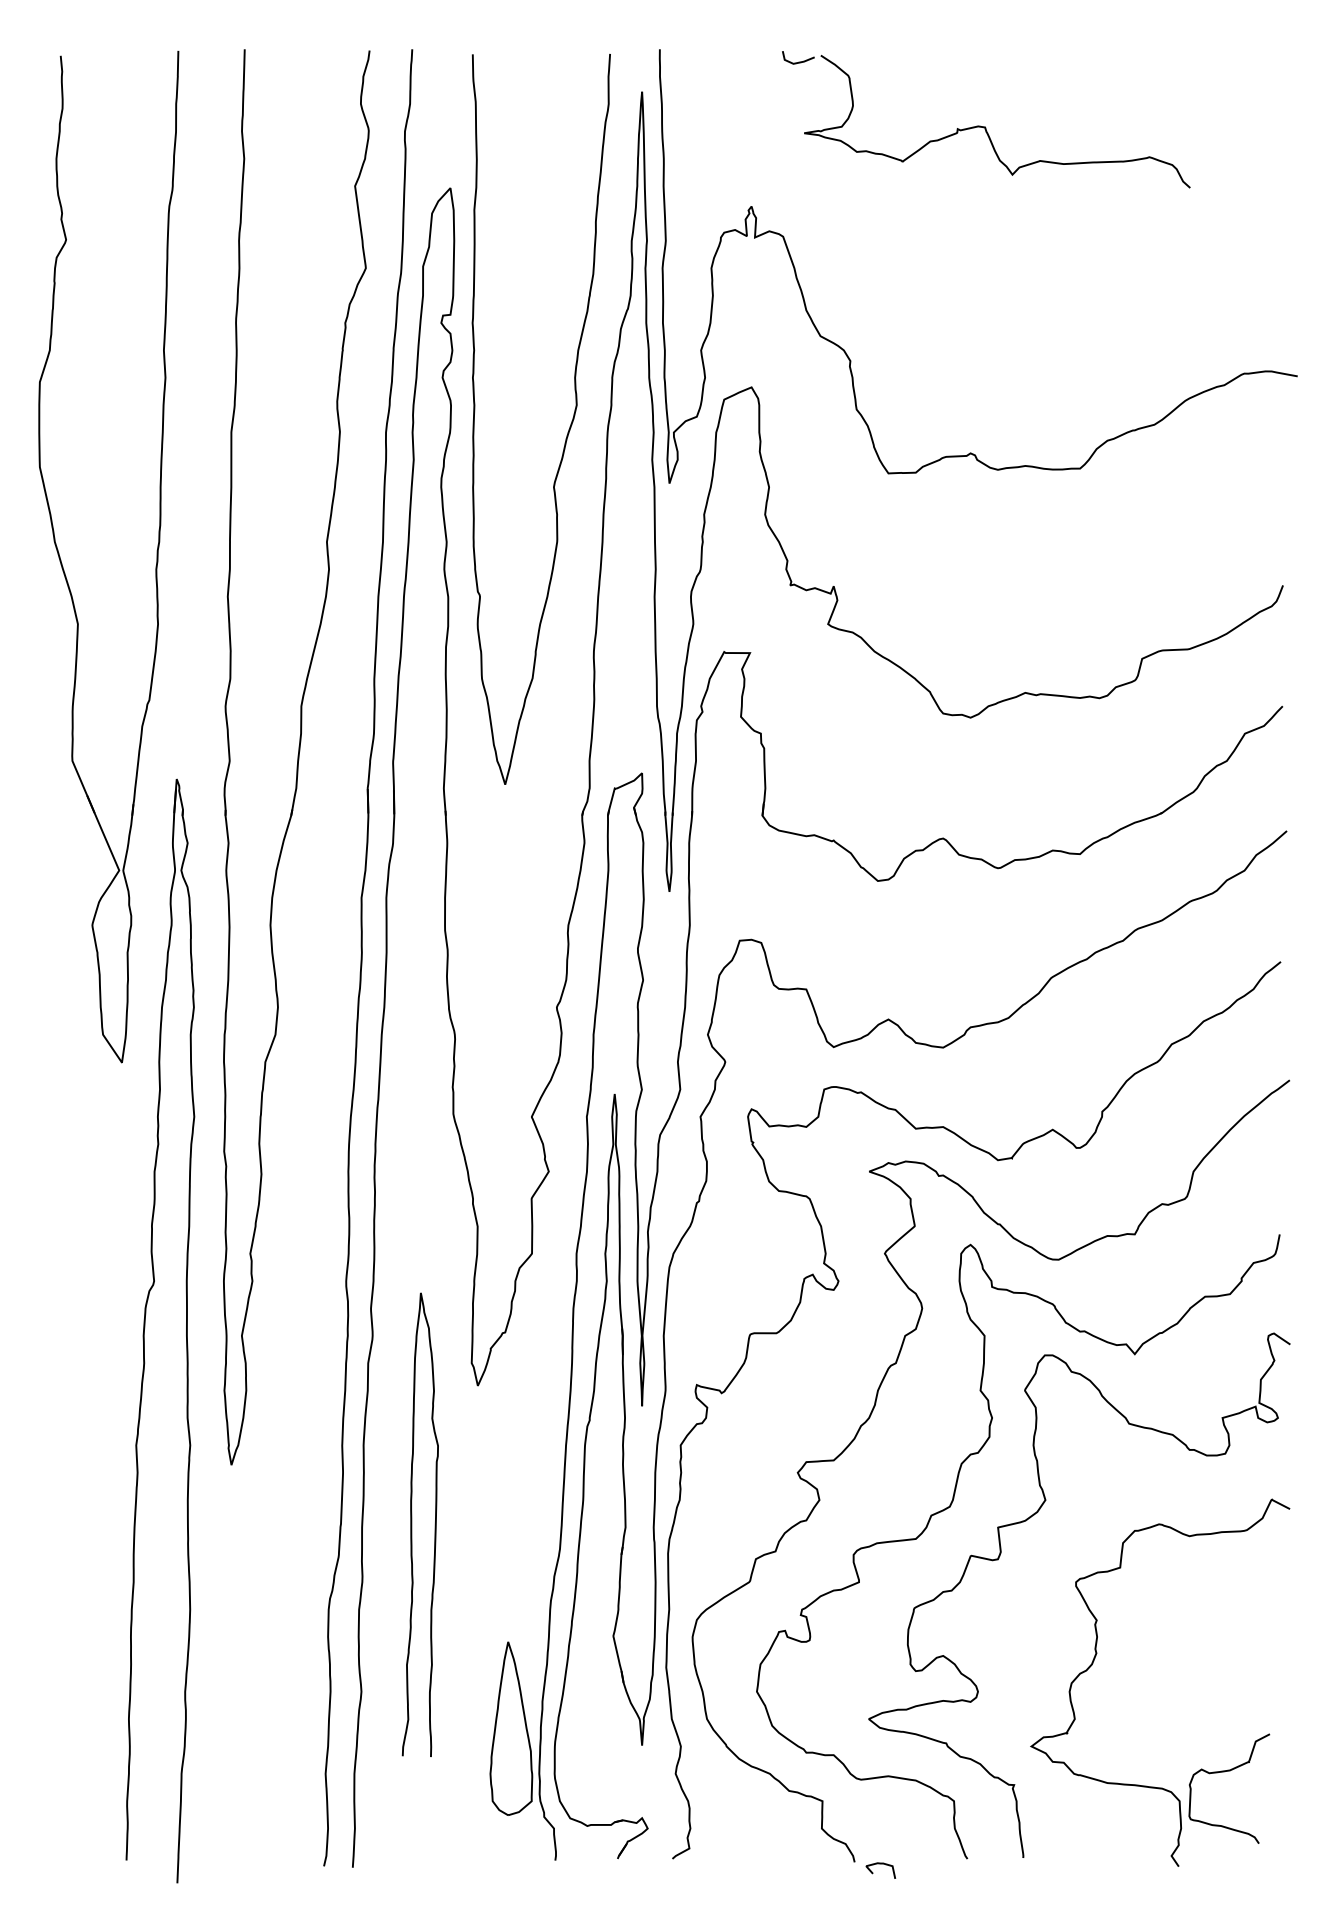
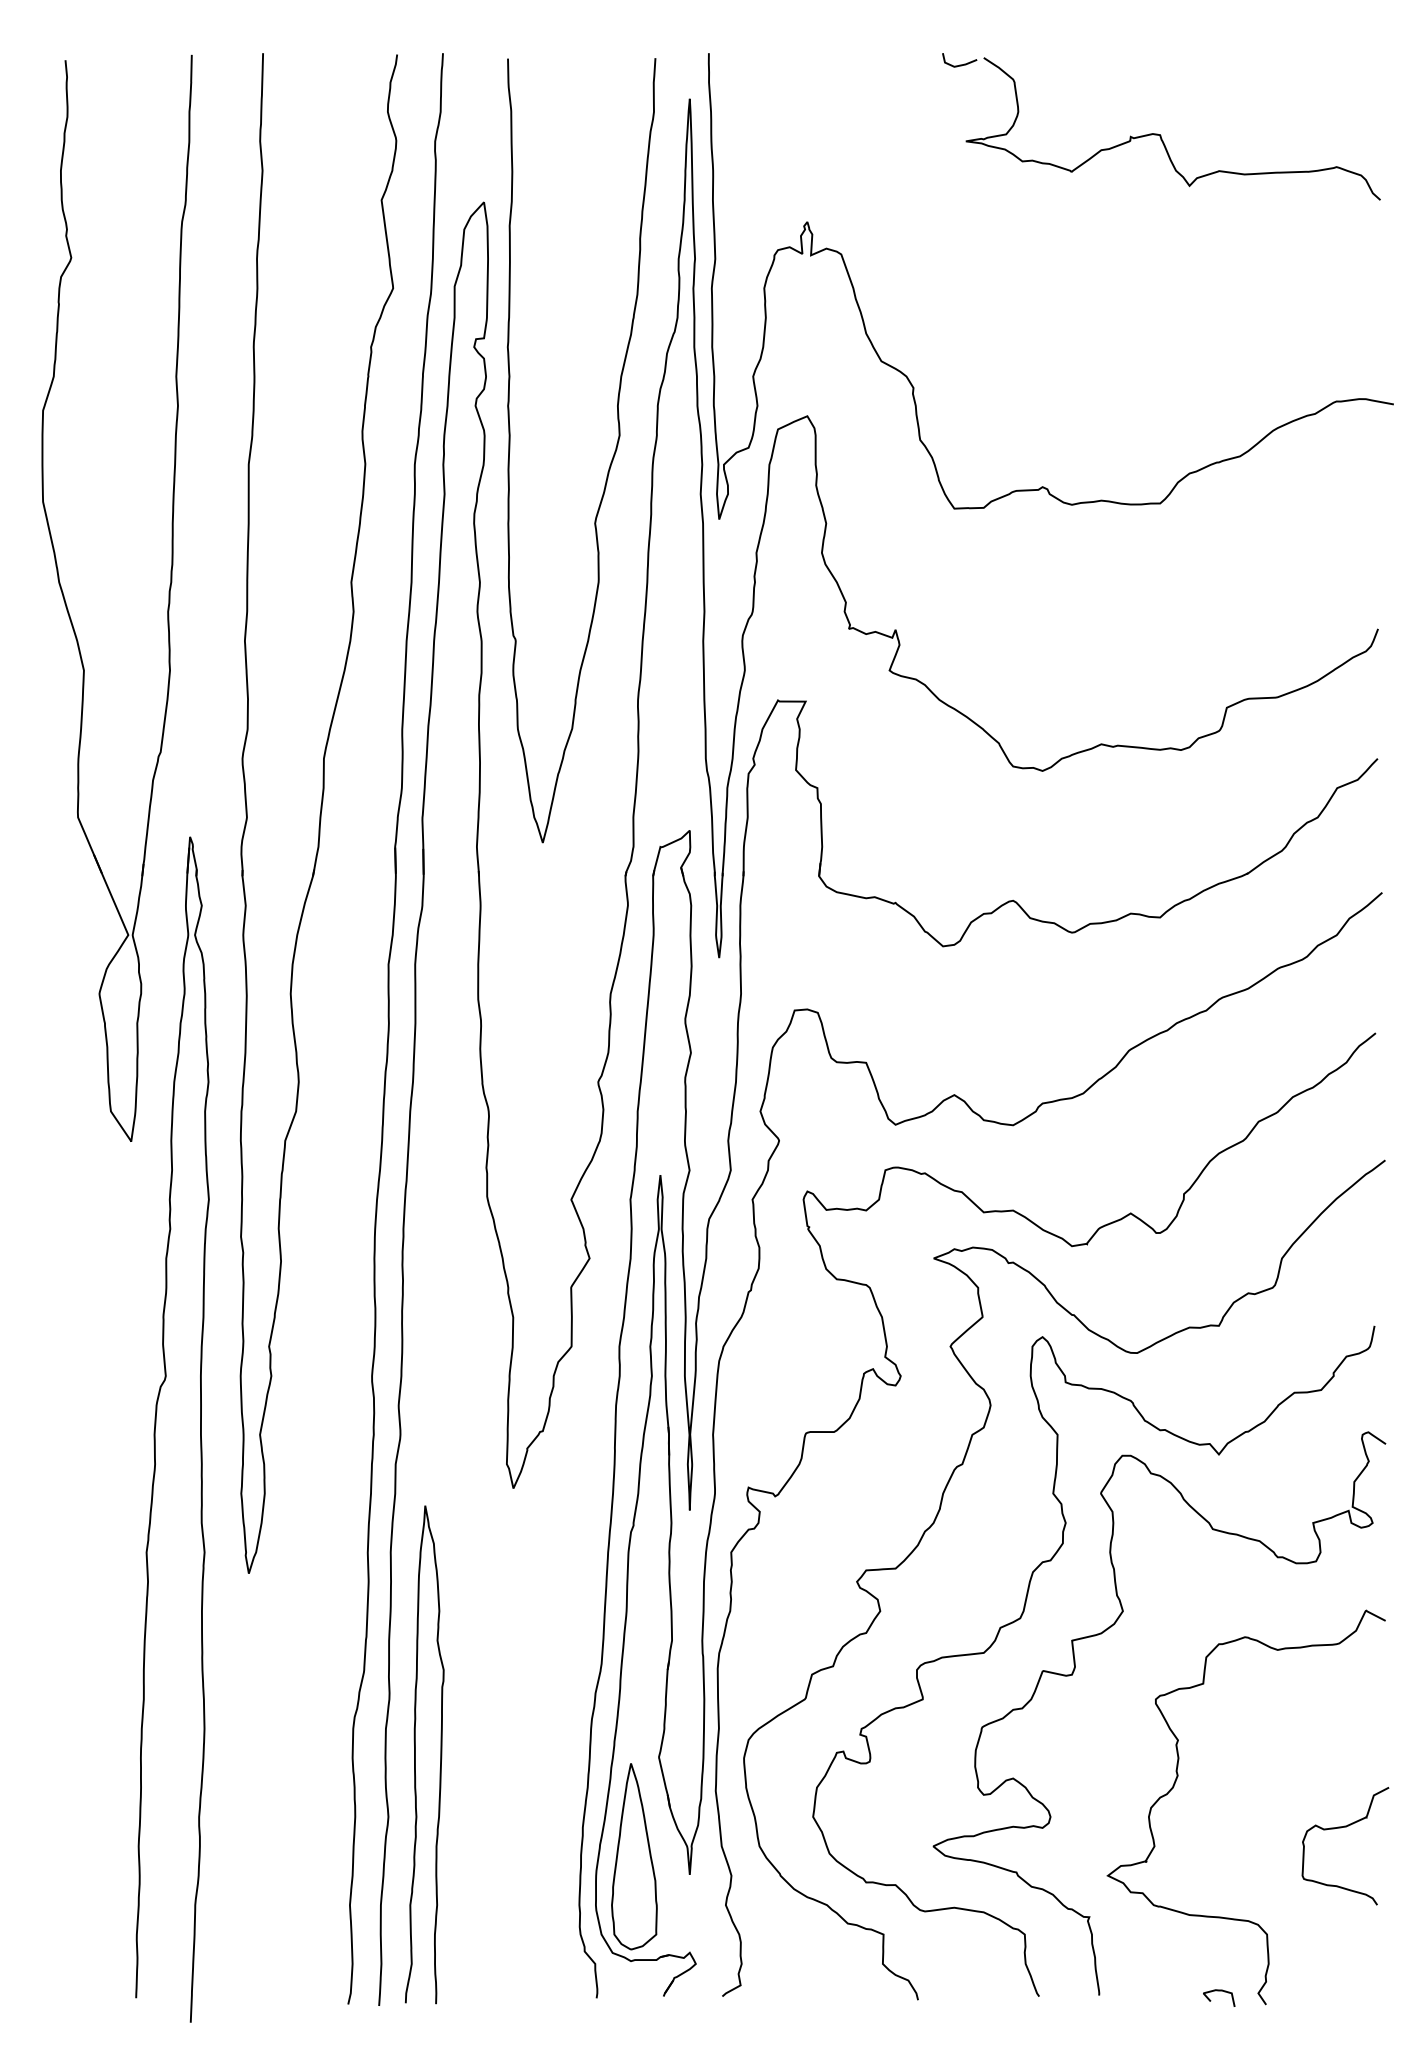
part: (982, 125) -> (1157, 133), moved
curve: (411, 1524) -> (415, 1754), moved
part: (511, 1728) -> (634, 1856), moved
curve: (1225, 1772) -> (1341, 1828), moved
curve: (881, 1864) -> (1219, 1991), moved

